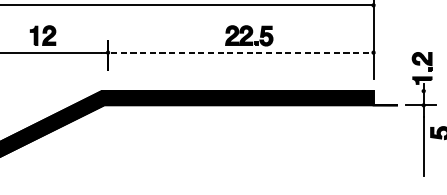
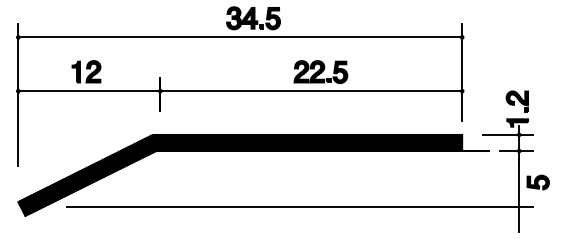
line: (237, 52) -> (307, 91), dashed -> solid
line: (413, 90) -> (507, 134), added
line: (230, 154) -> (299, 206), added

